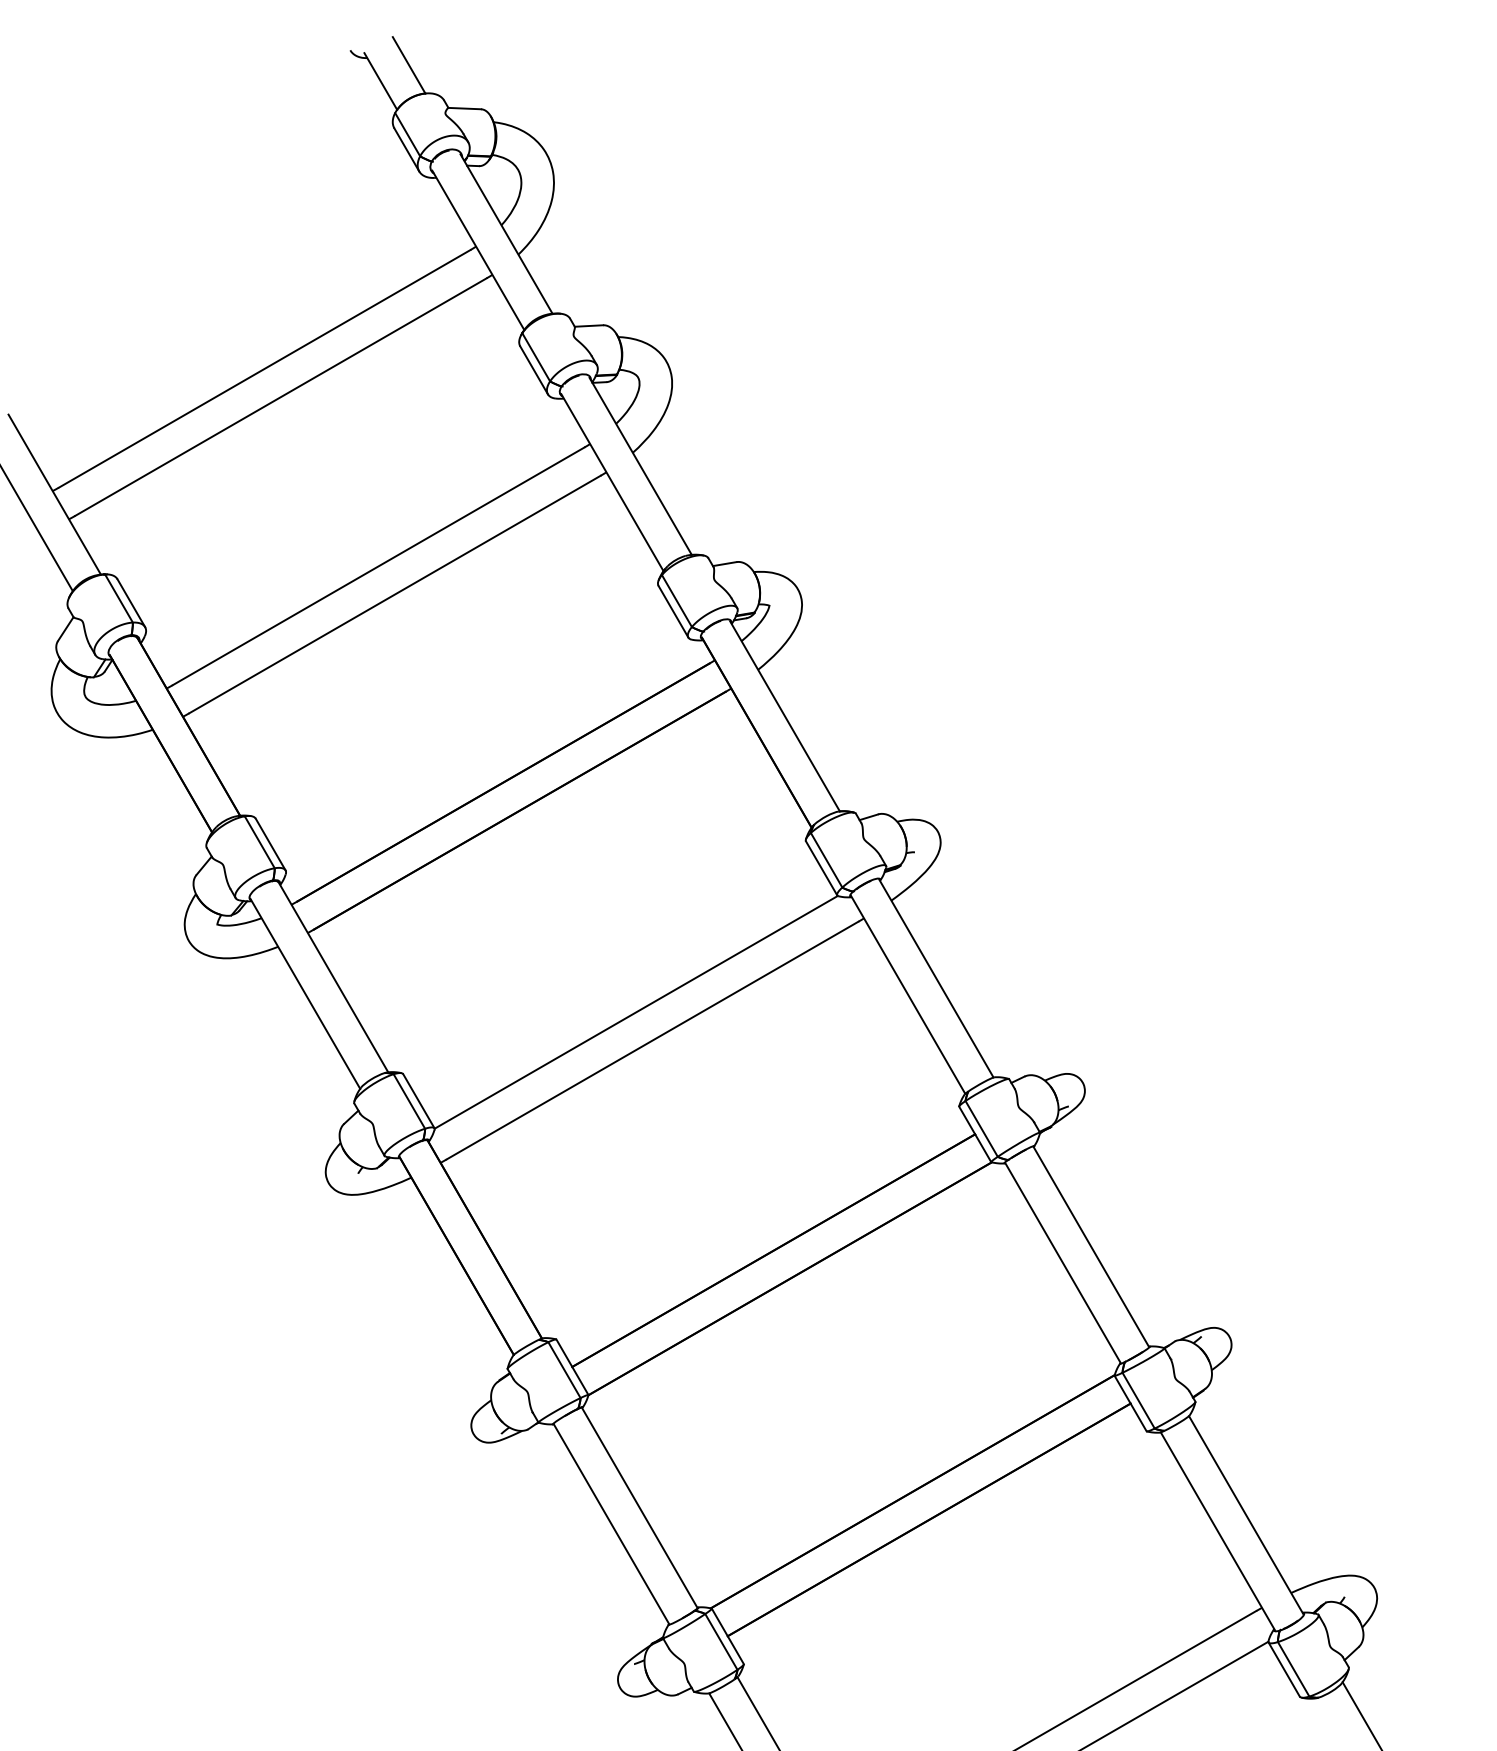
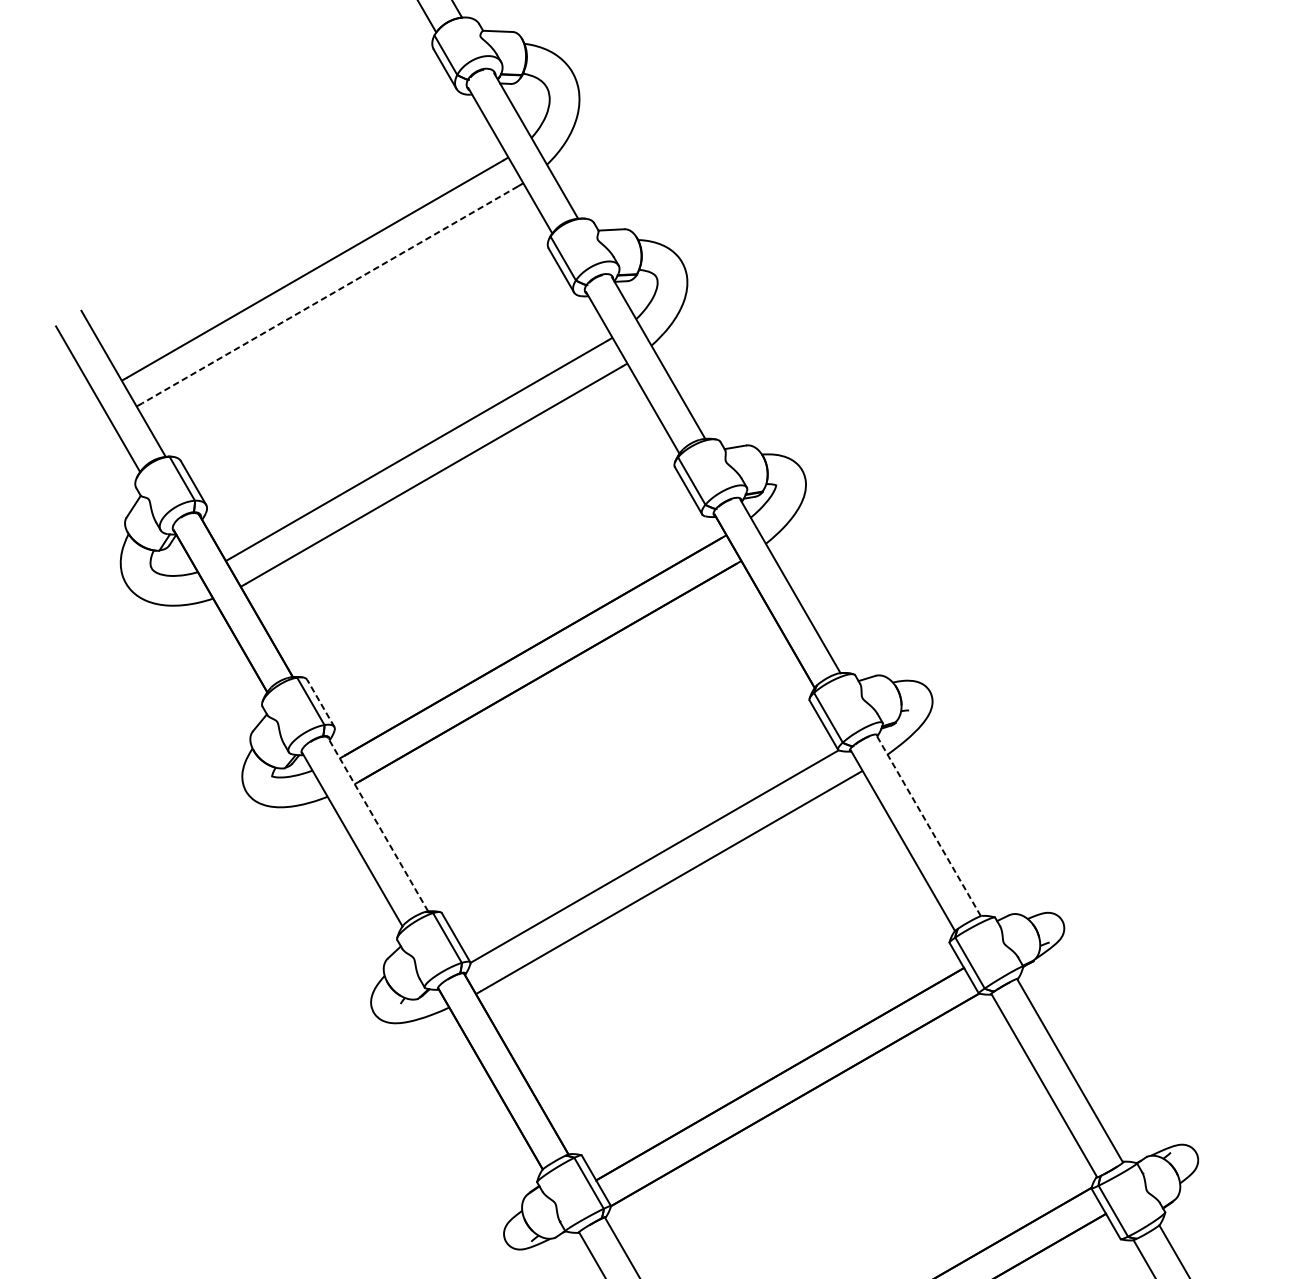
line: (280, 397) -> (329, 295), solid -> dashed
line: (270, 844) -> (320, 703), solid -> dashed
line: (333, 977) -> (378, 824), solid -> dashed
line: (936, 978) -> (928, 825), solid -> dashed

